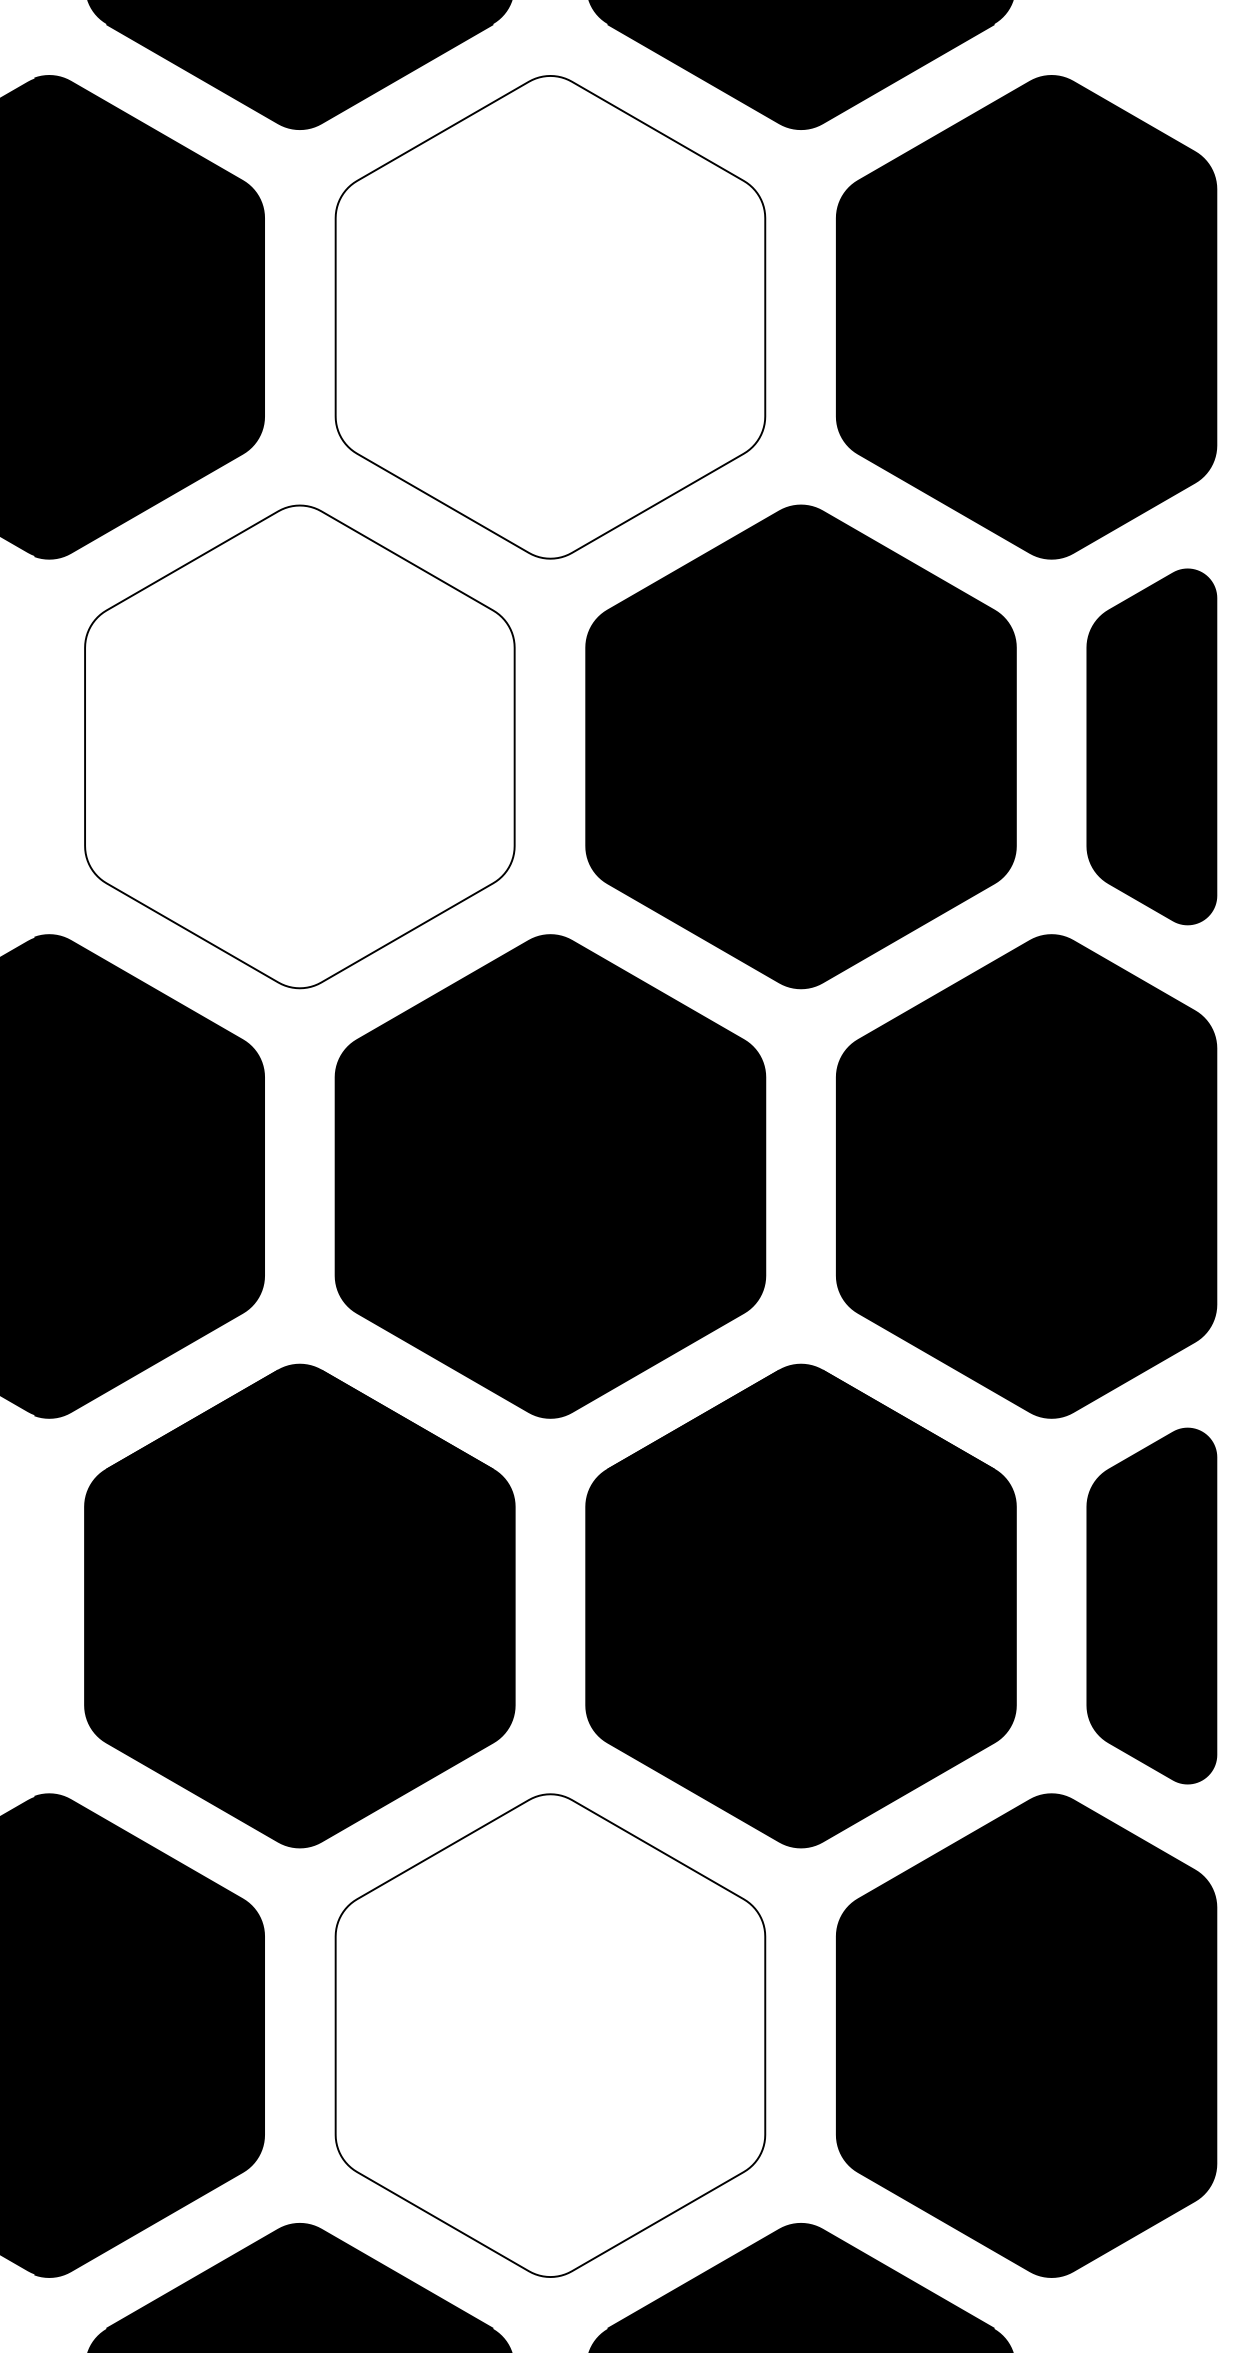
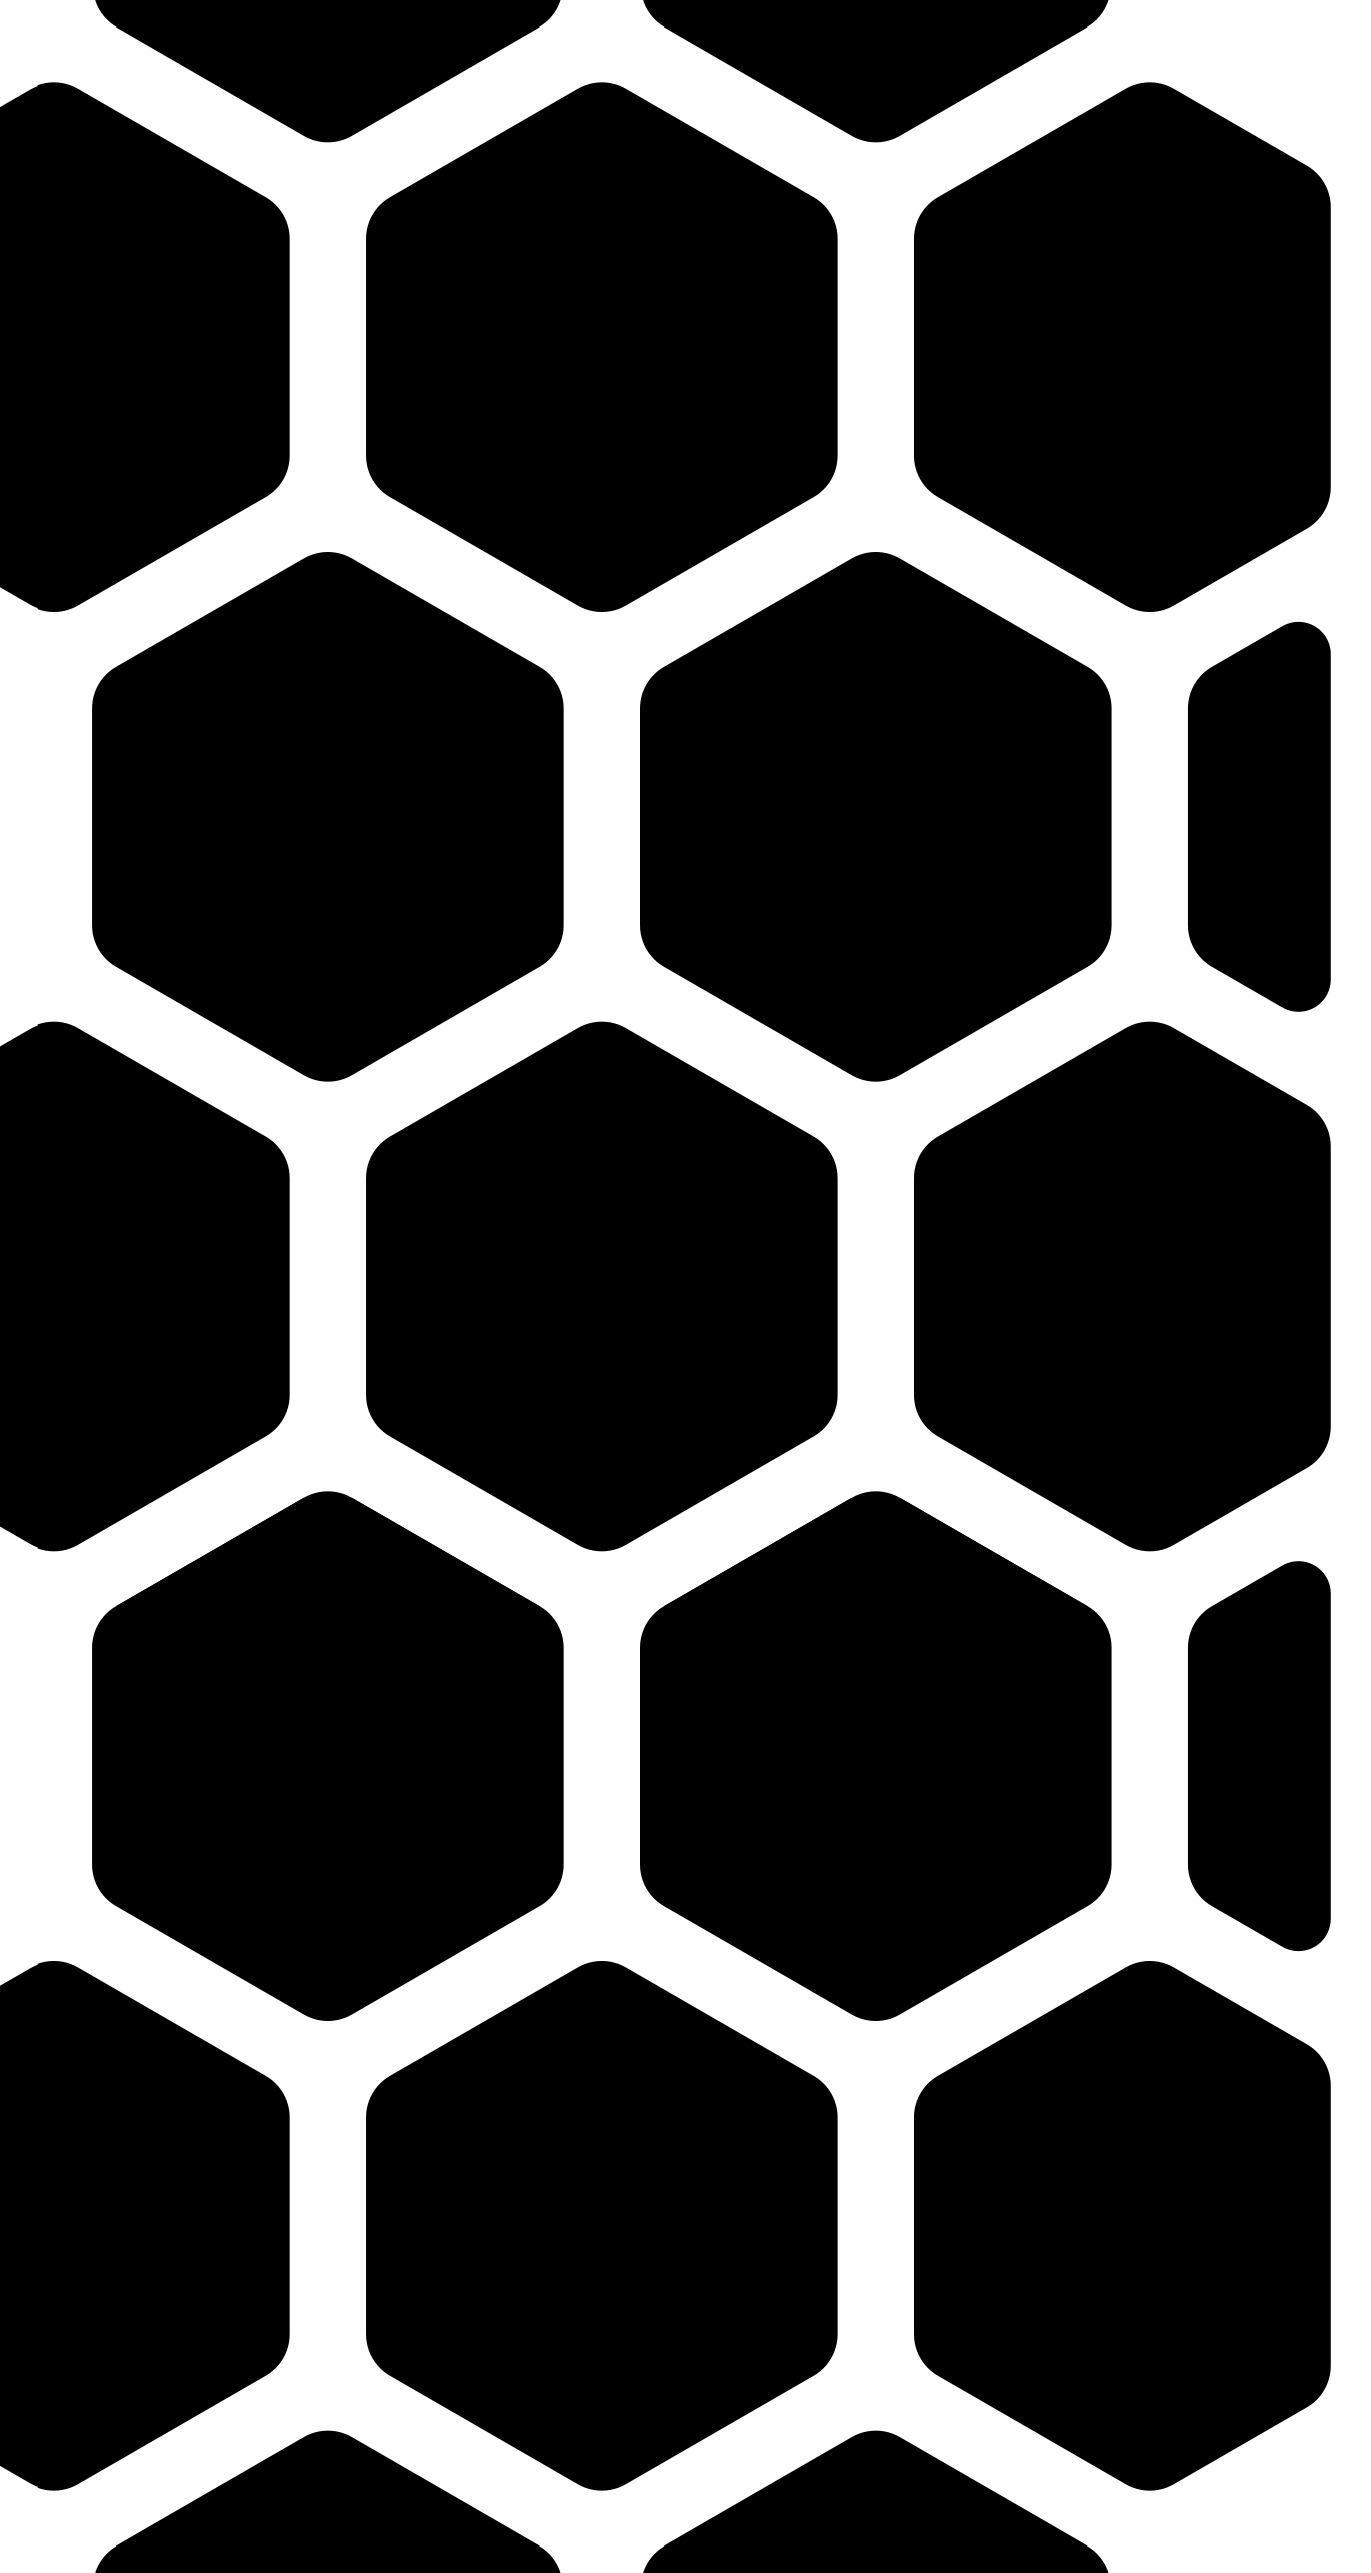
fill: (550, 316) -> (601, 346), added
fill: (299, 746) -> (327, 816), added
fill: (550, 2035) -> (601, 2225), added

